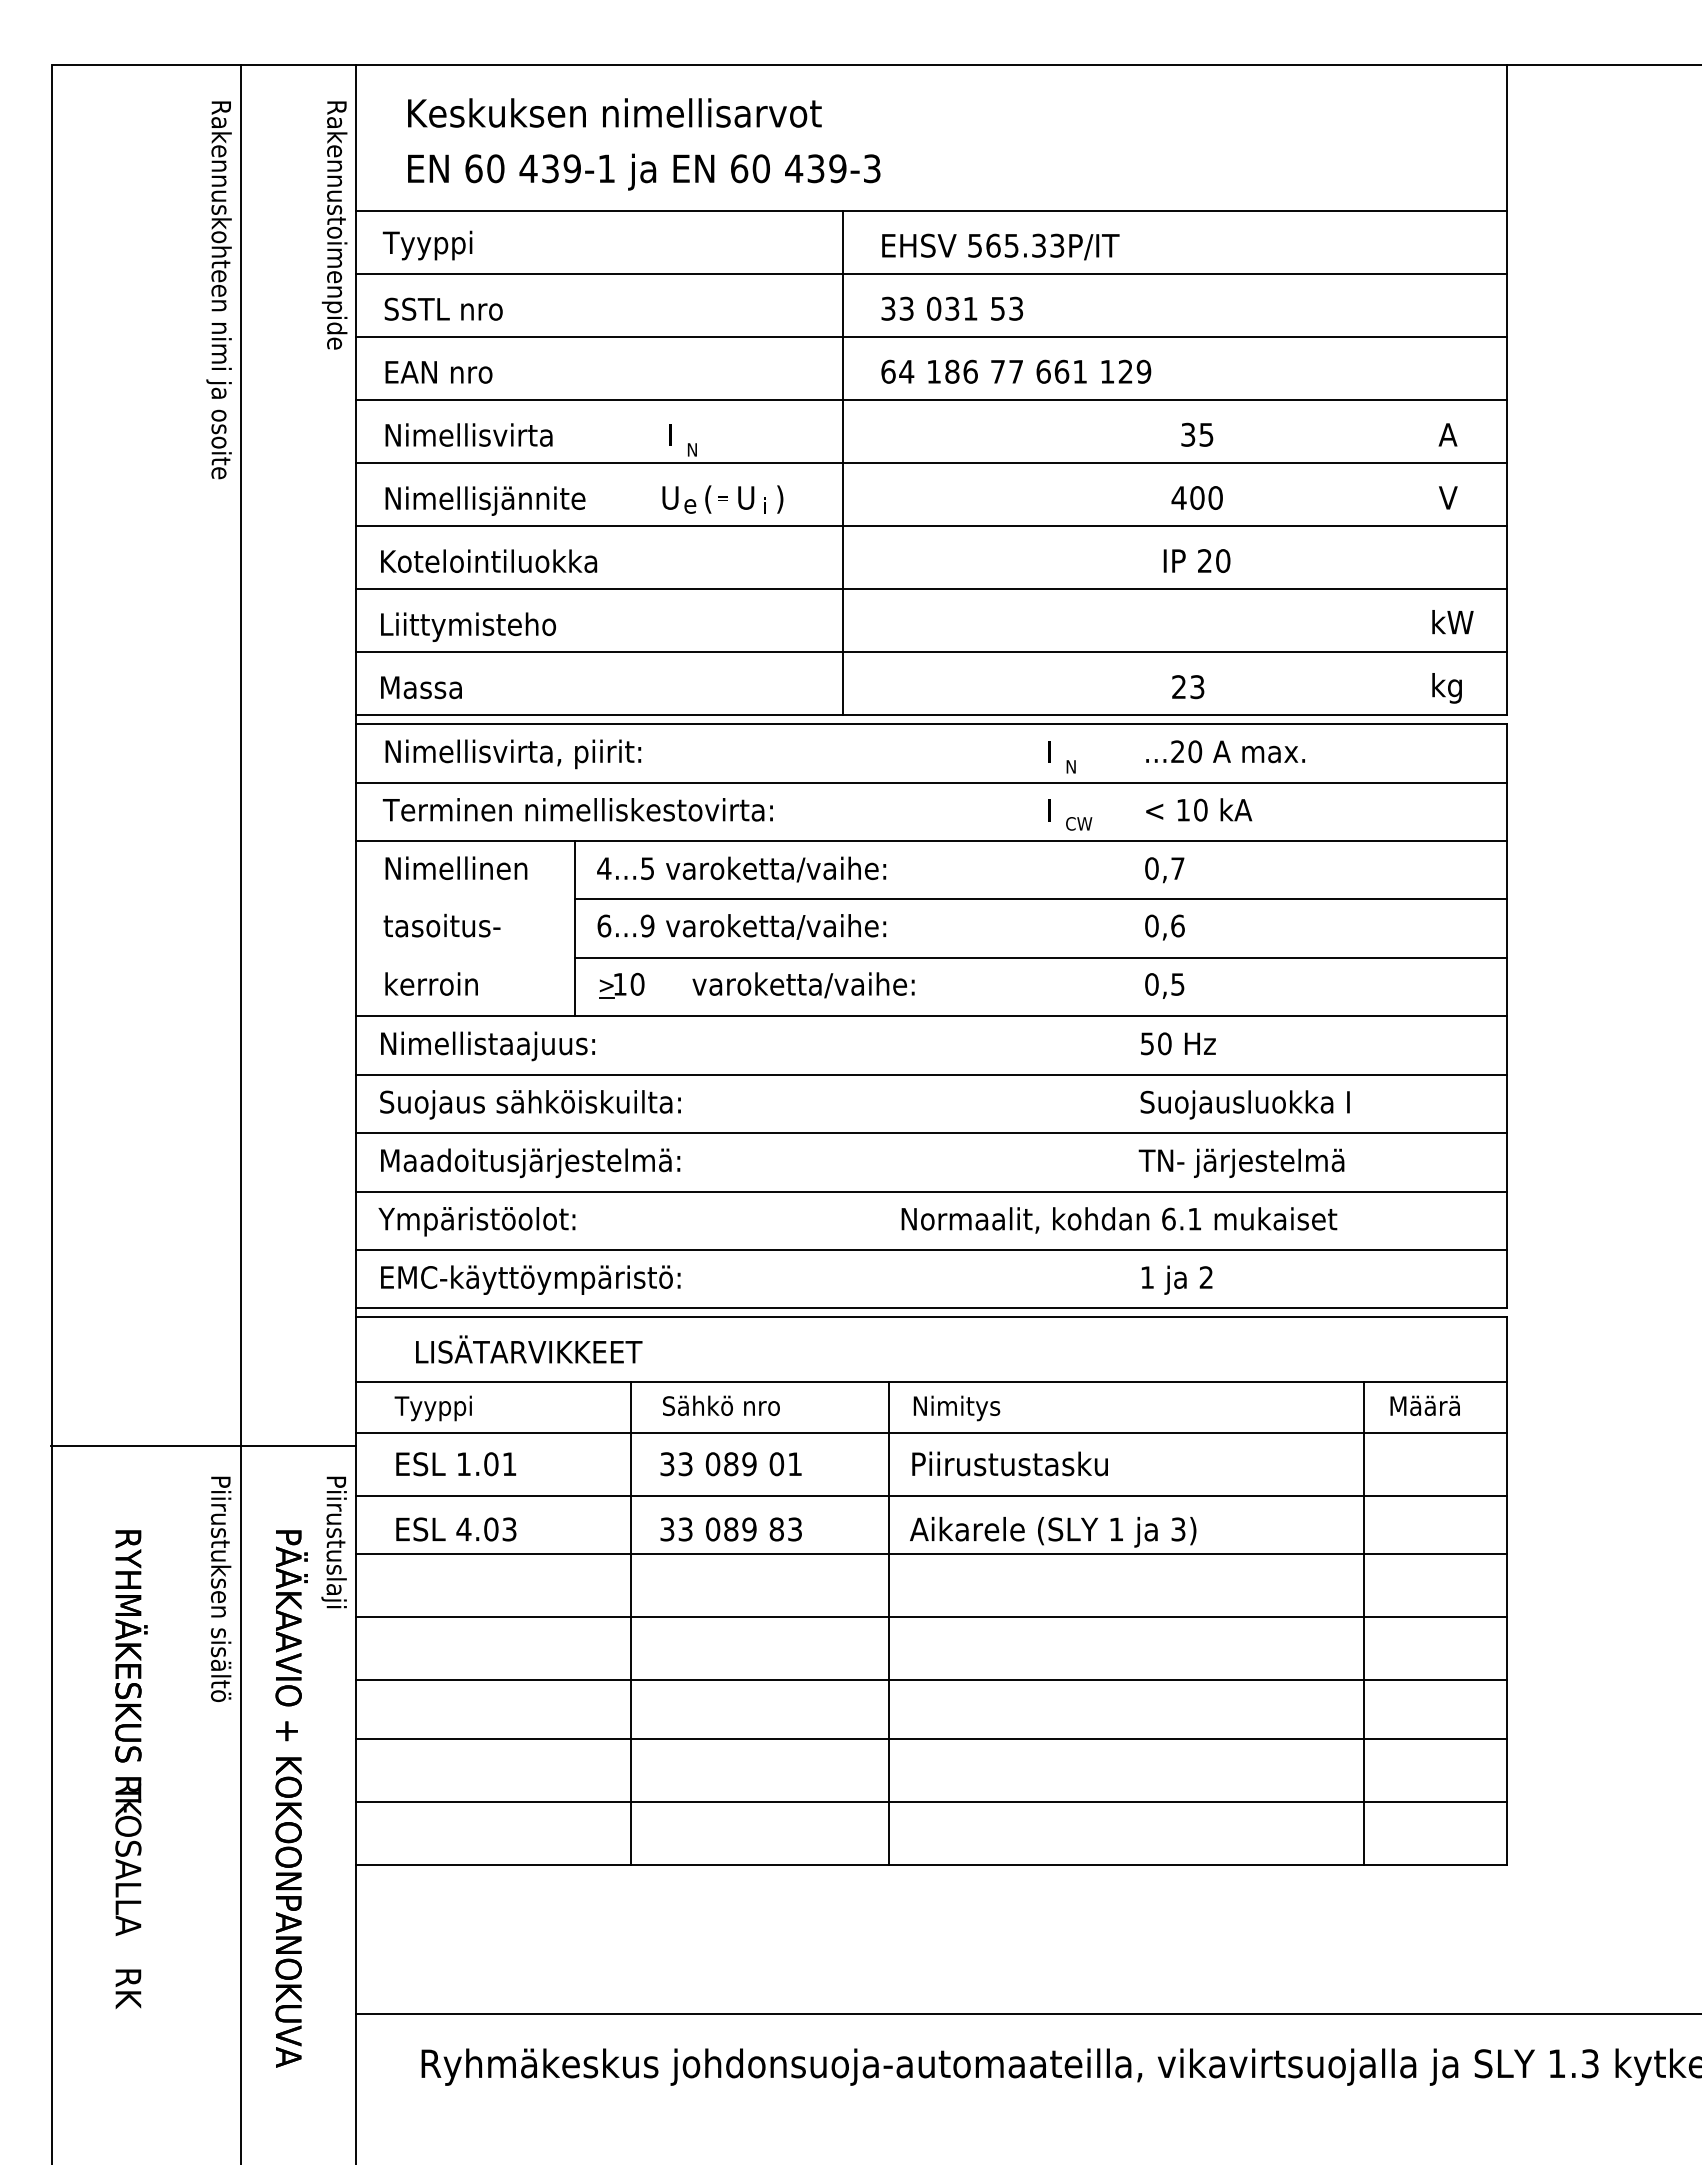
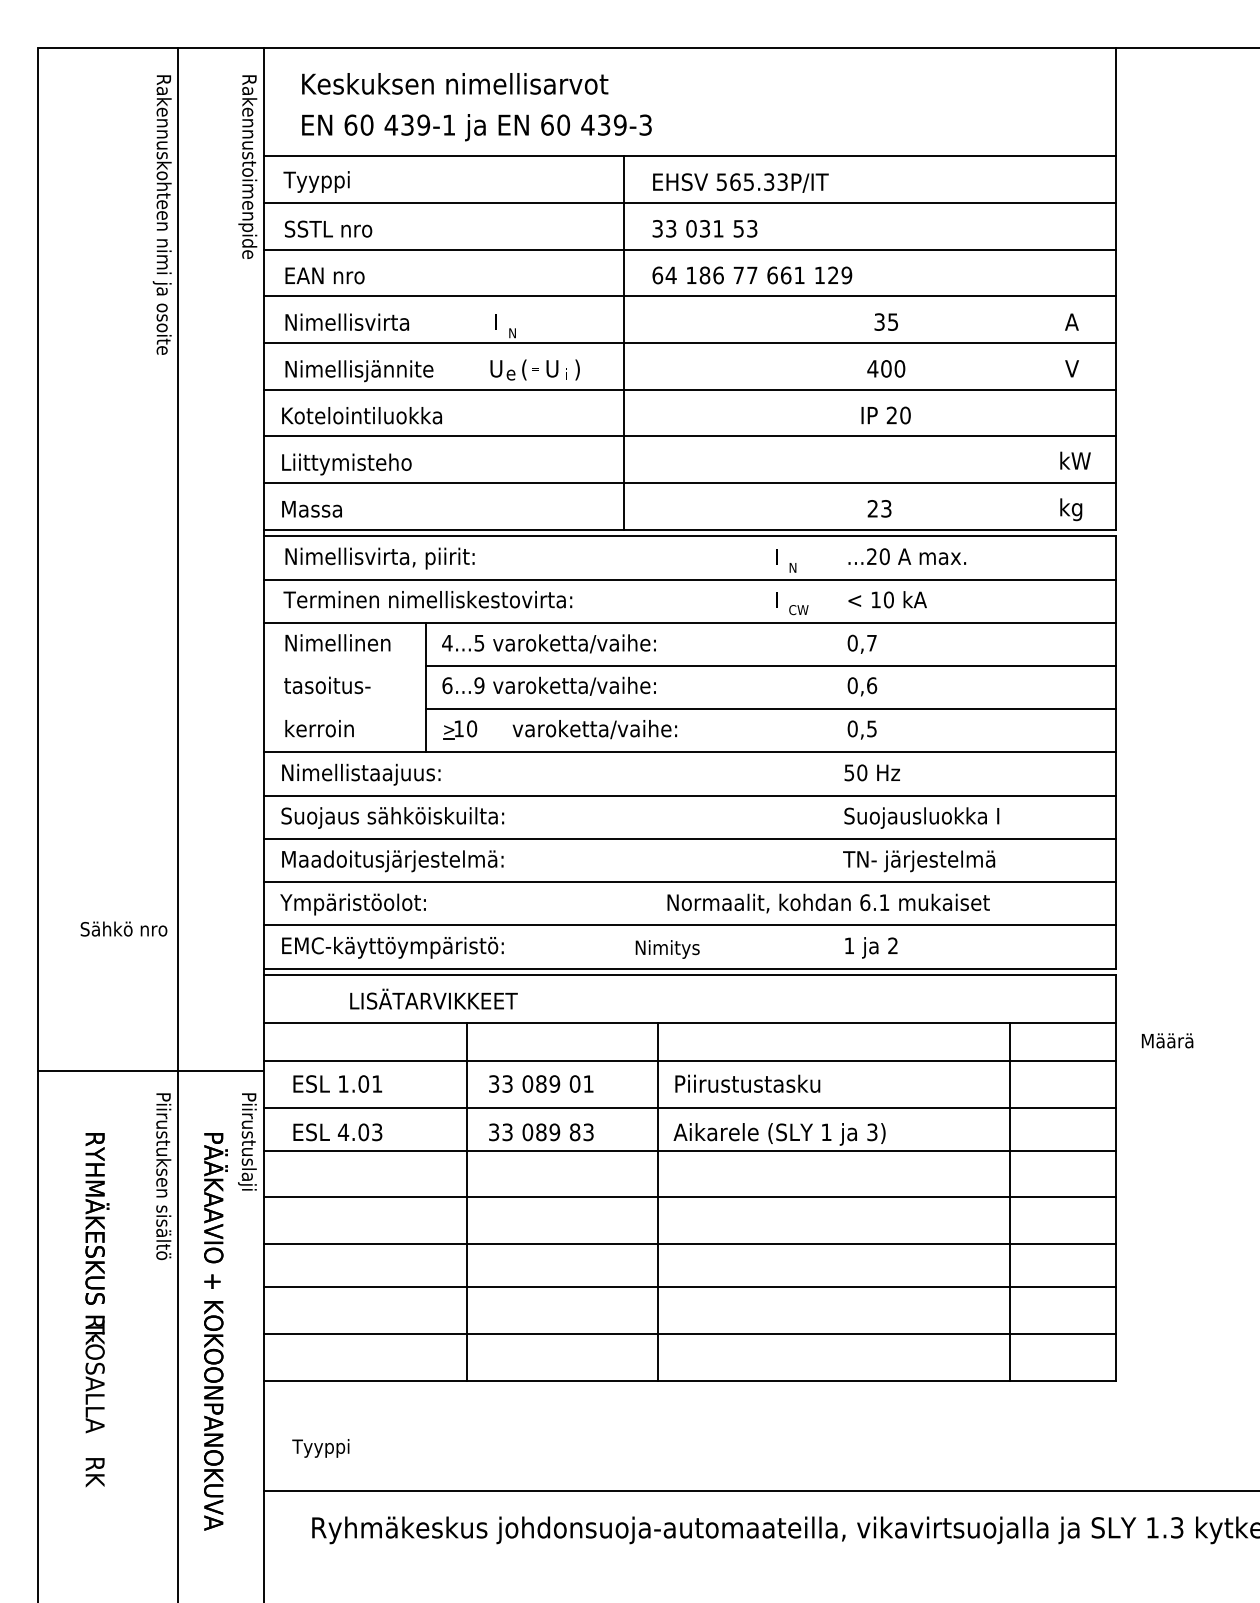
text: (529, 1349) -> (434, 999), moved
text: (721, 1405) -> (124, 928), moved
text: (1424, 1405) -> (1167, 1040), moved
text: (432, 1408) -> (320, 1448), moved
text: (956, 1408) -> (667, 949), moved

